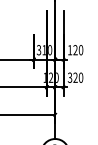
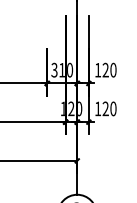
text: (69, 77) -> (97, 108), 320 -> 120

